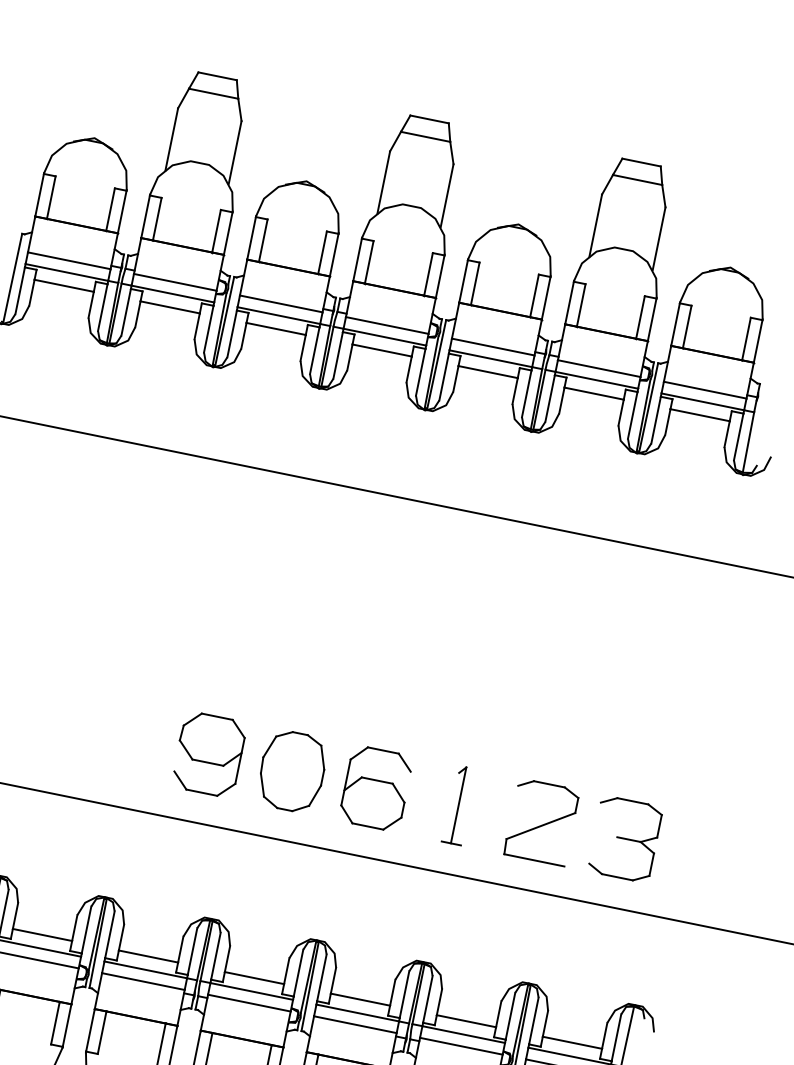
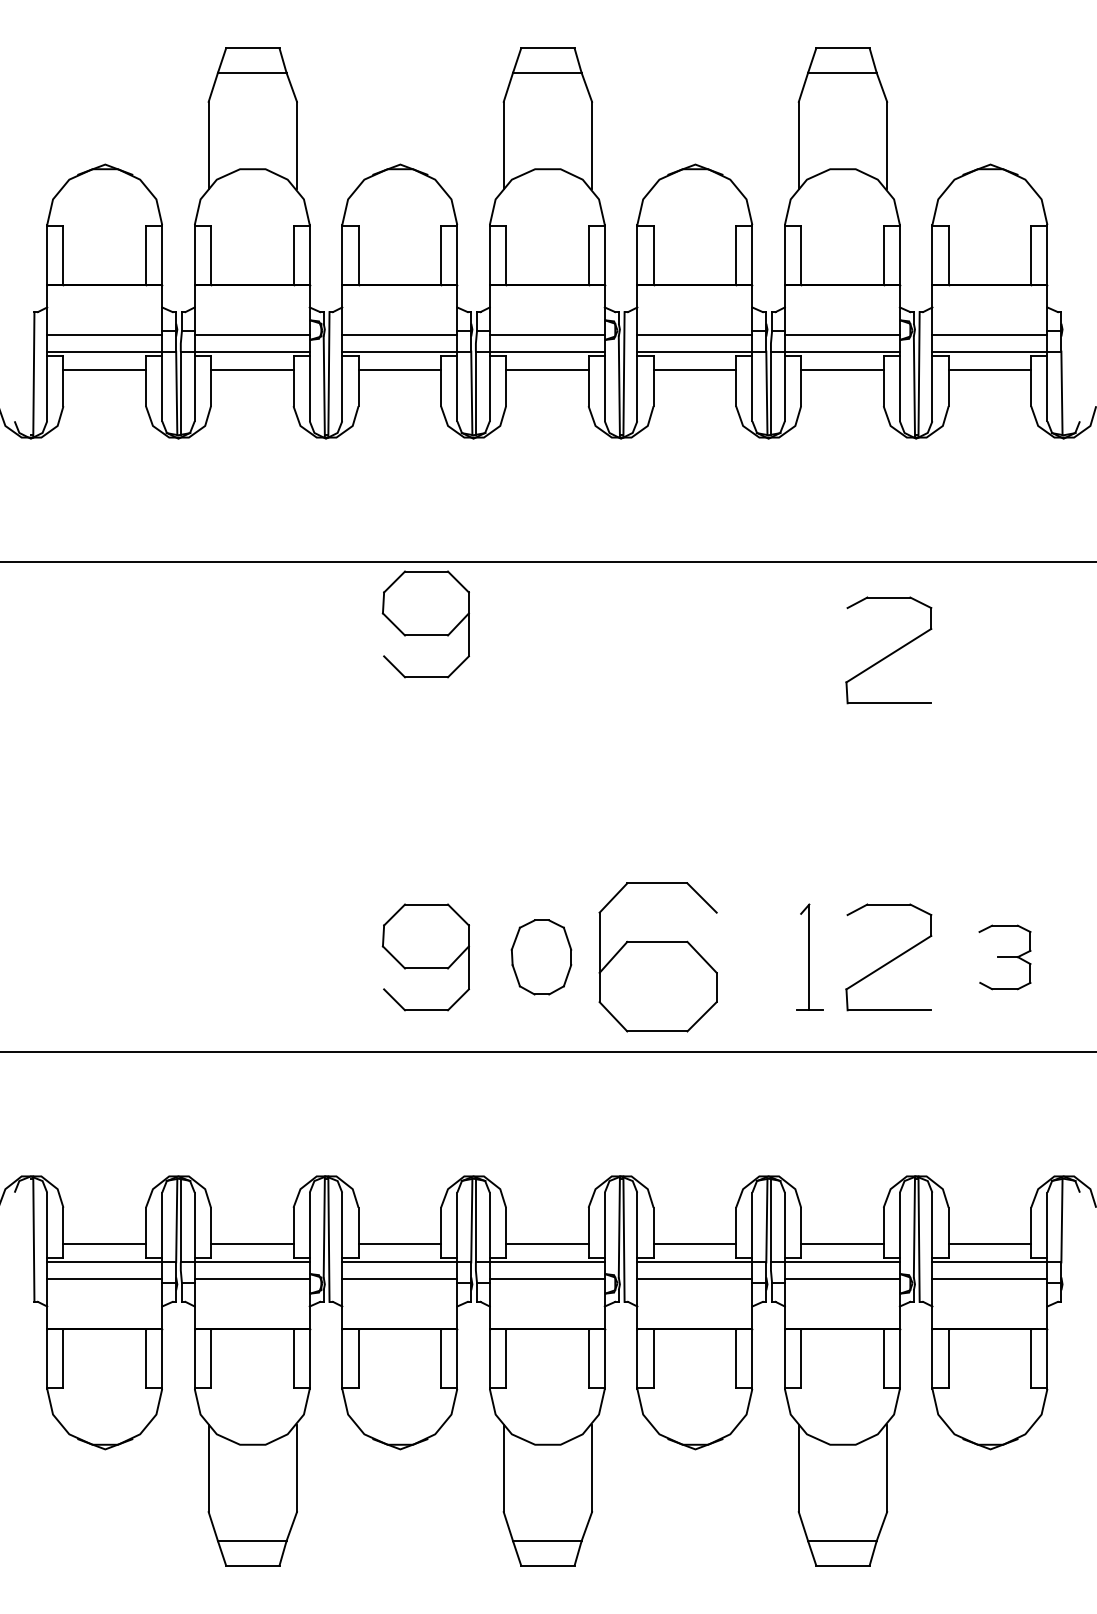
part: (257, 515) -> (425, 624), added
part: (586, 601) -> (888, 650), added
part: (292, 771) -> (541, 957), size x0.7
part: (376, 788) -> (658, 957), size x1.4
part: (458, 804) -> (809, 956), moved
part: (624, 839) -> (1004, 957), size x0.6

